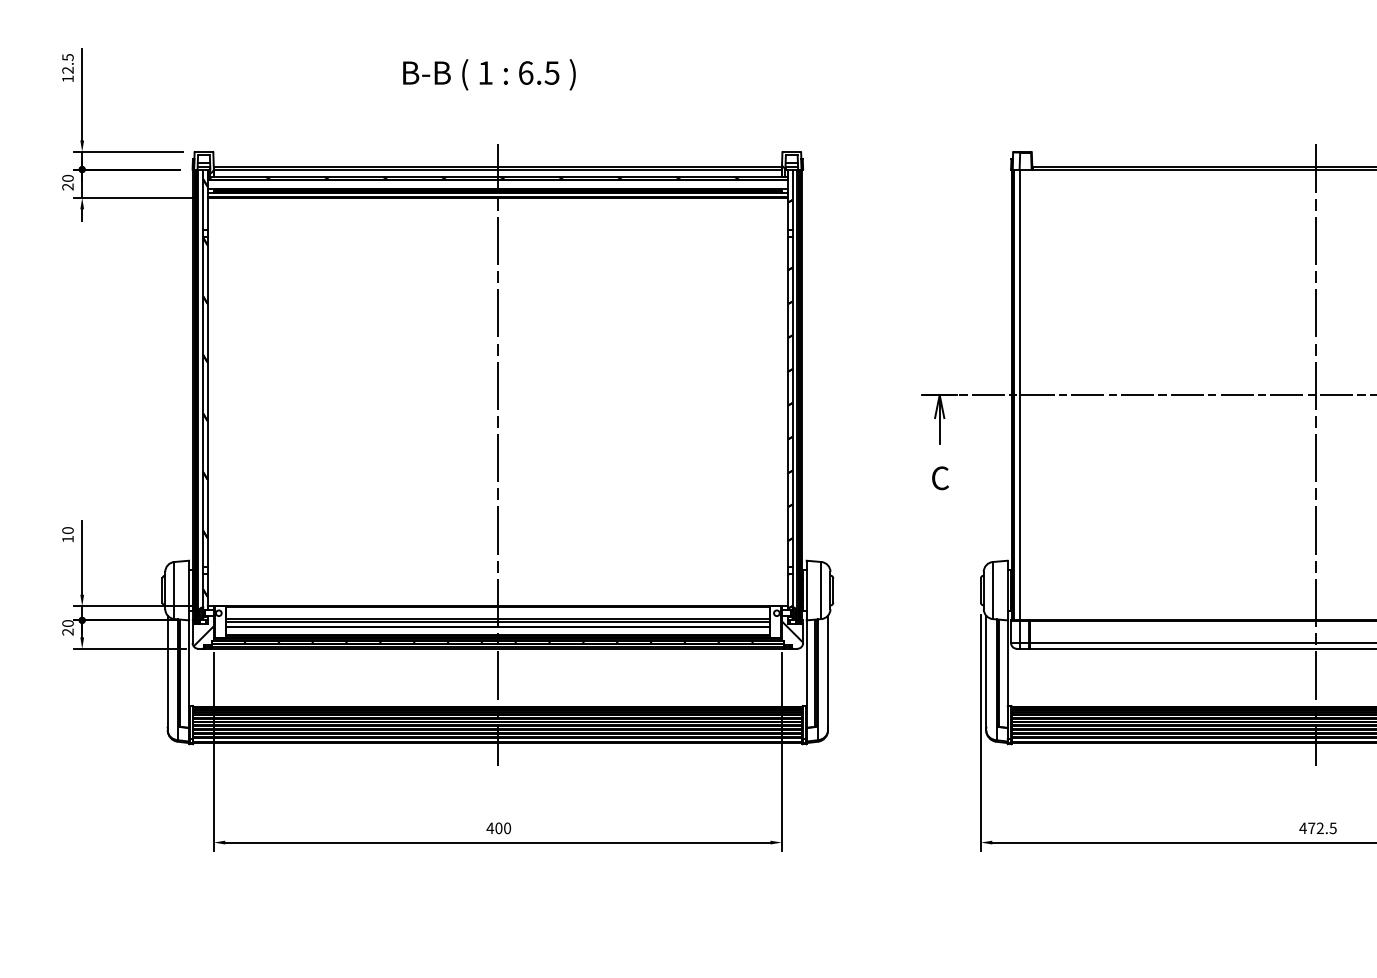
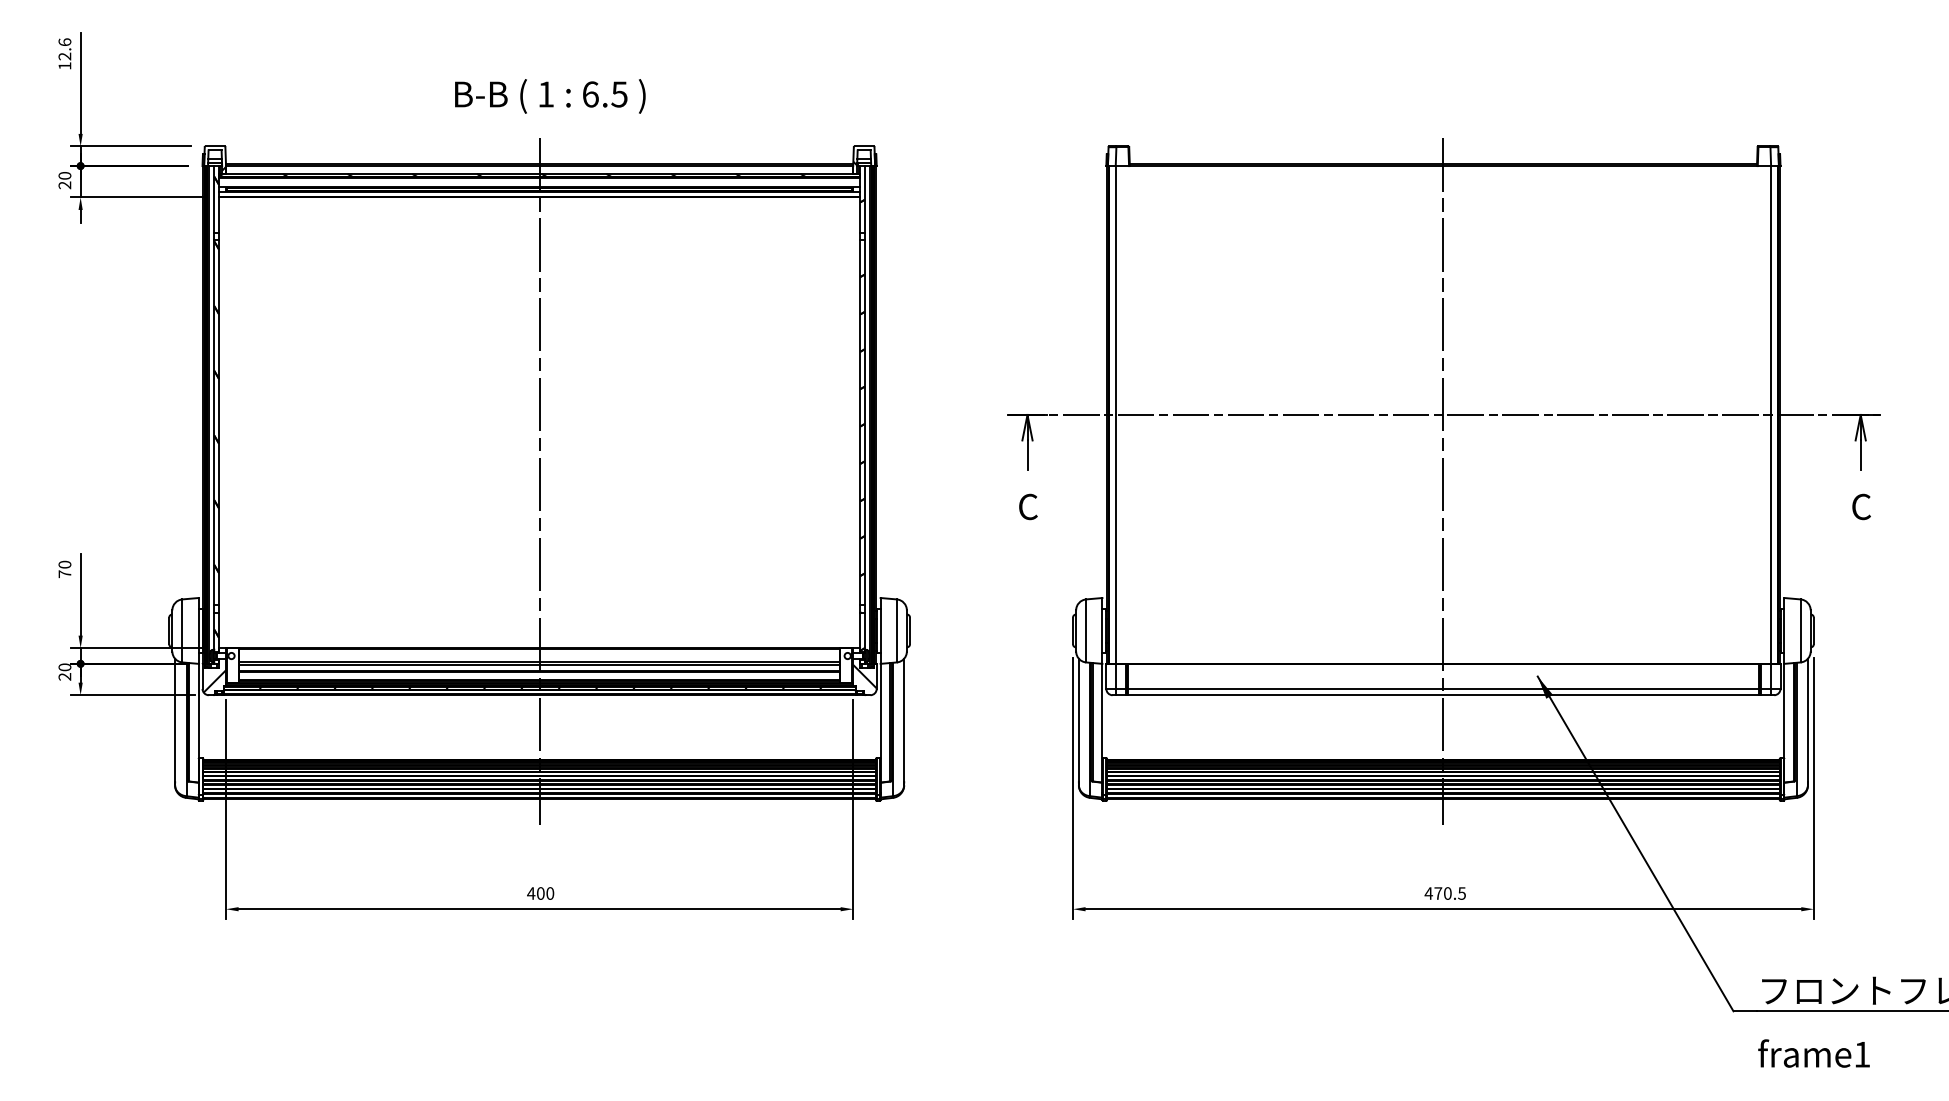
text: (67, 57) -> (64, 42), 12.5 -> 12.6
text: (489, 74) -> (550, 96), moved
text: (67, 539) -> (64, 574), 10 -> 70
text: (1320, 828) -> (1447, 893), 472.5 -> 470.5

